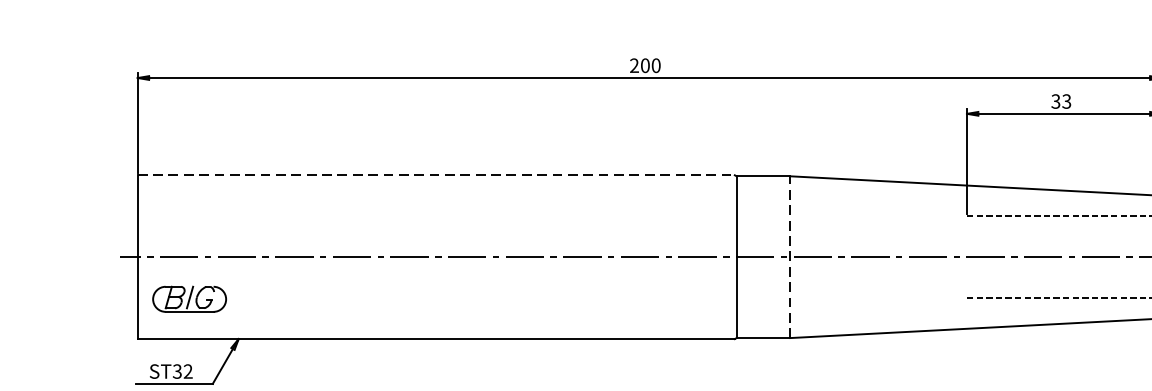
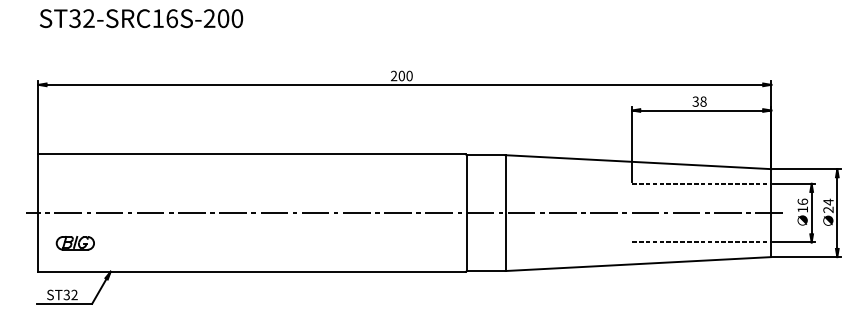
text: (1066, 101) -> (703, 101), 33 -> 38
line: (436, 175) -> (252, 154), dashed -> solid
line: (790, 257) -> (505, 213), dashed -> solid
part: (188, 299) -> (74, 243), size x0.71

